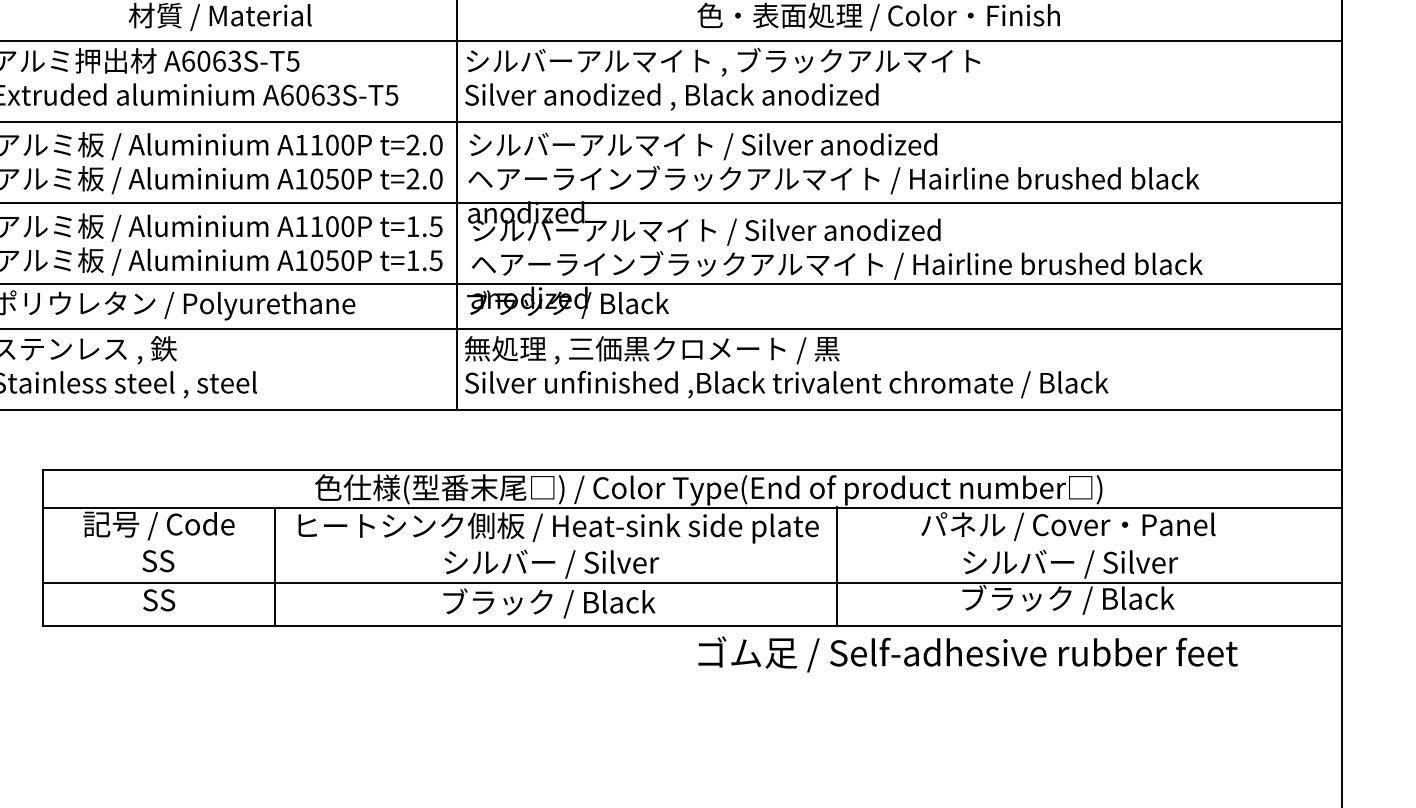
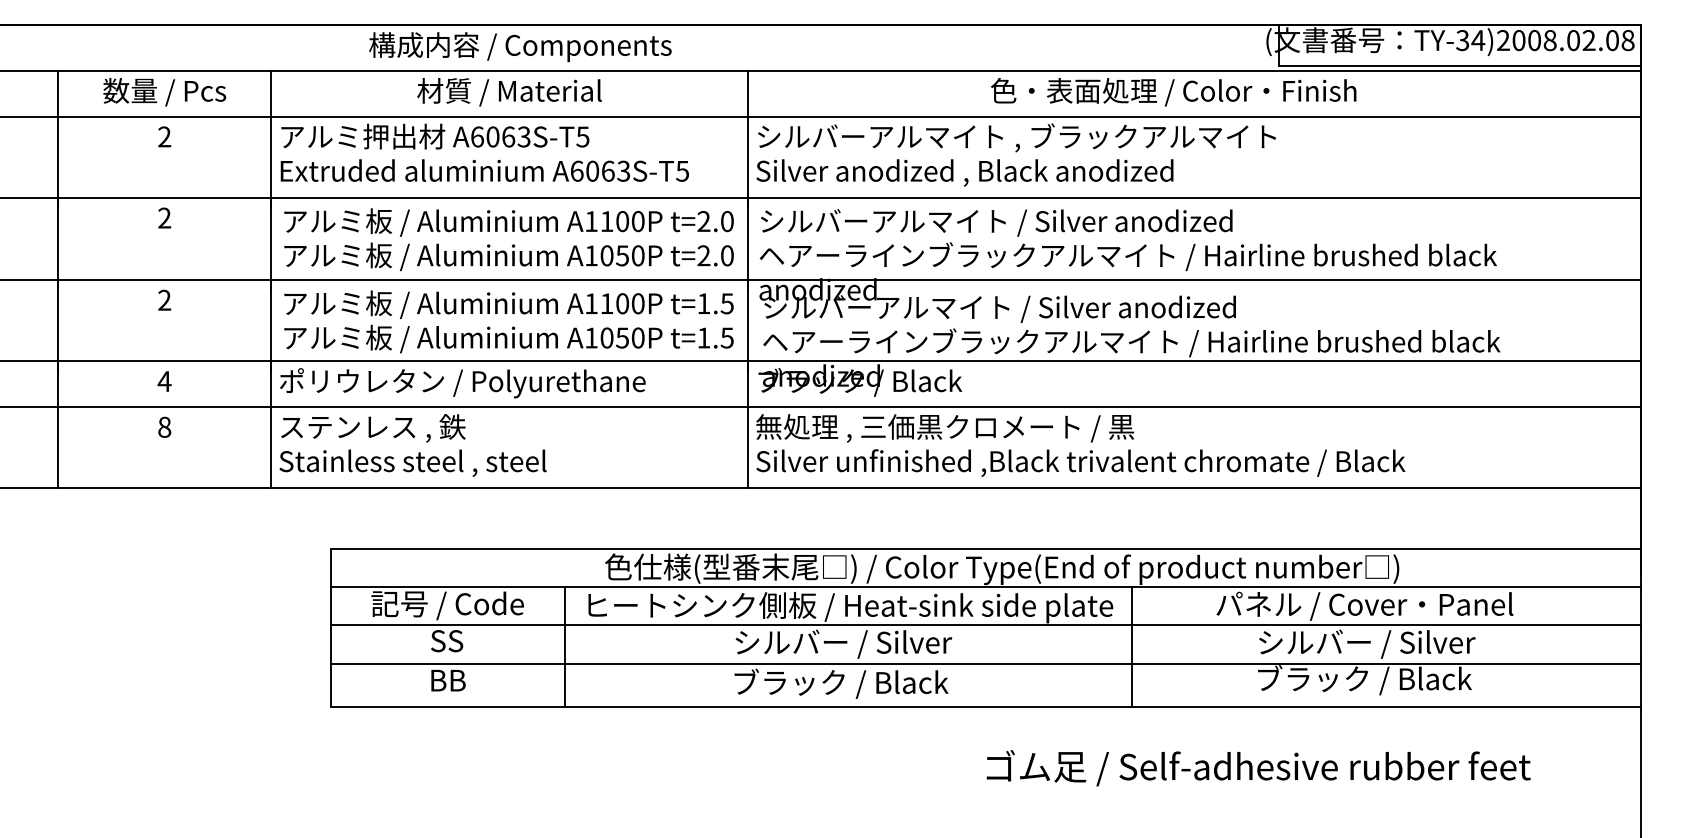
line: (692, 545) -> (985, 625), added
text: (159, 600) -> (448, 680), SS -> BB
text: (967, 654) -> (1258, 768), moved

